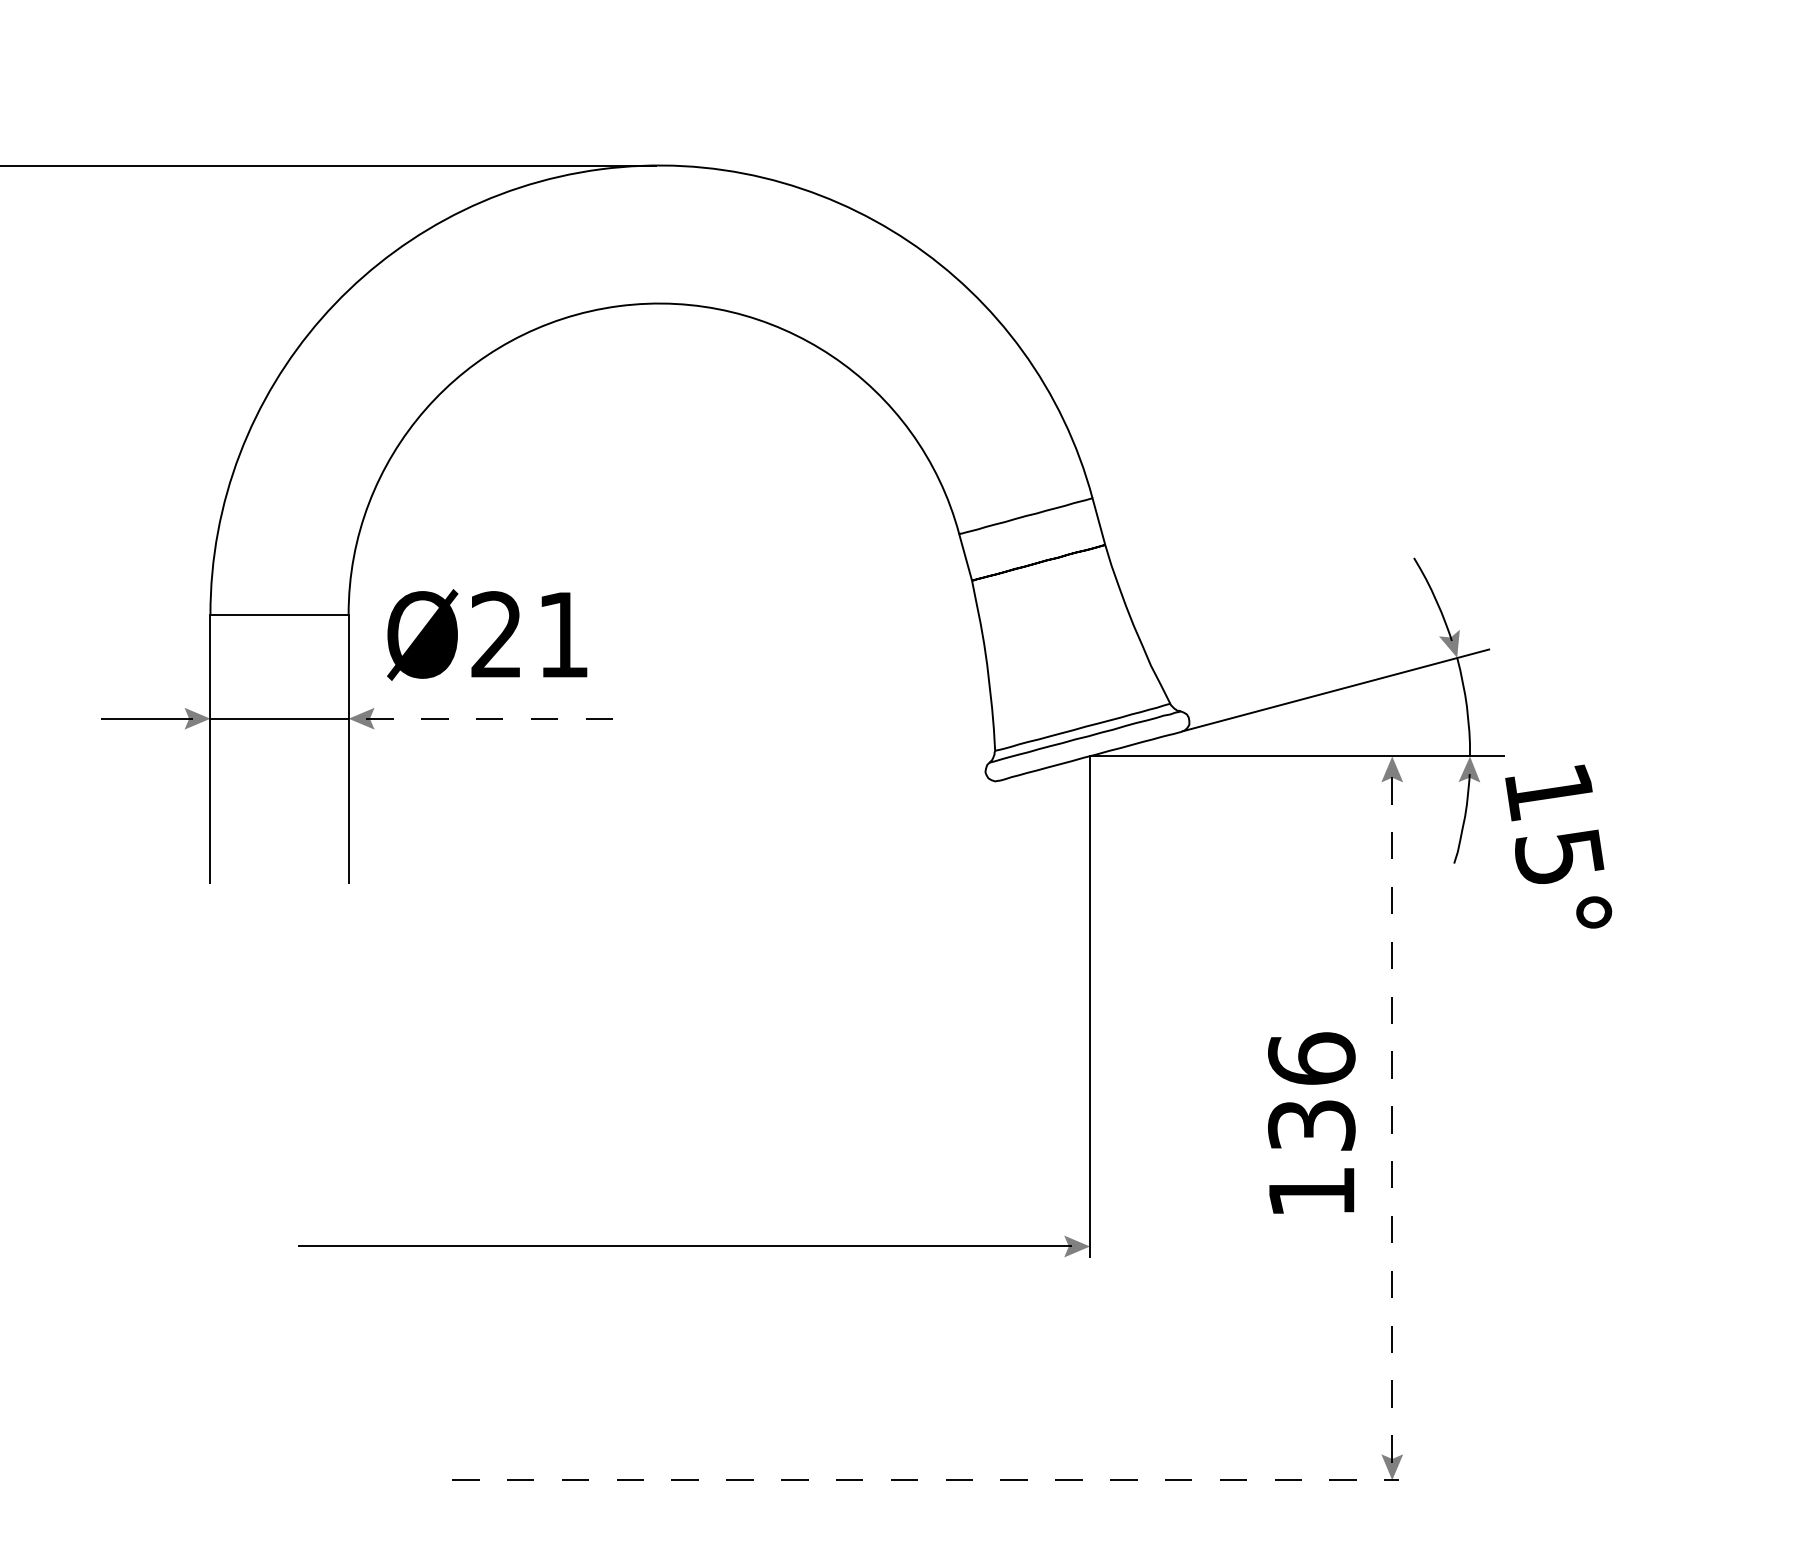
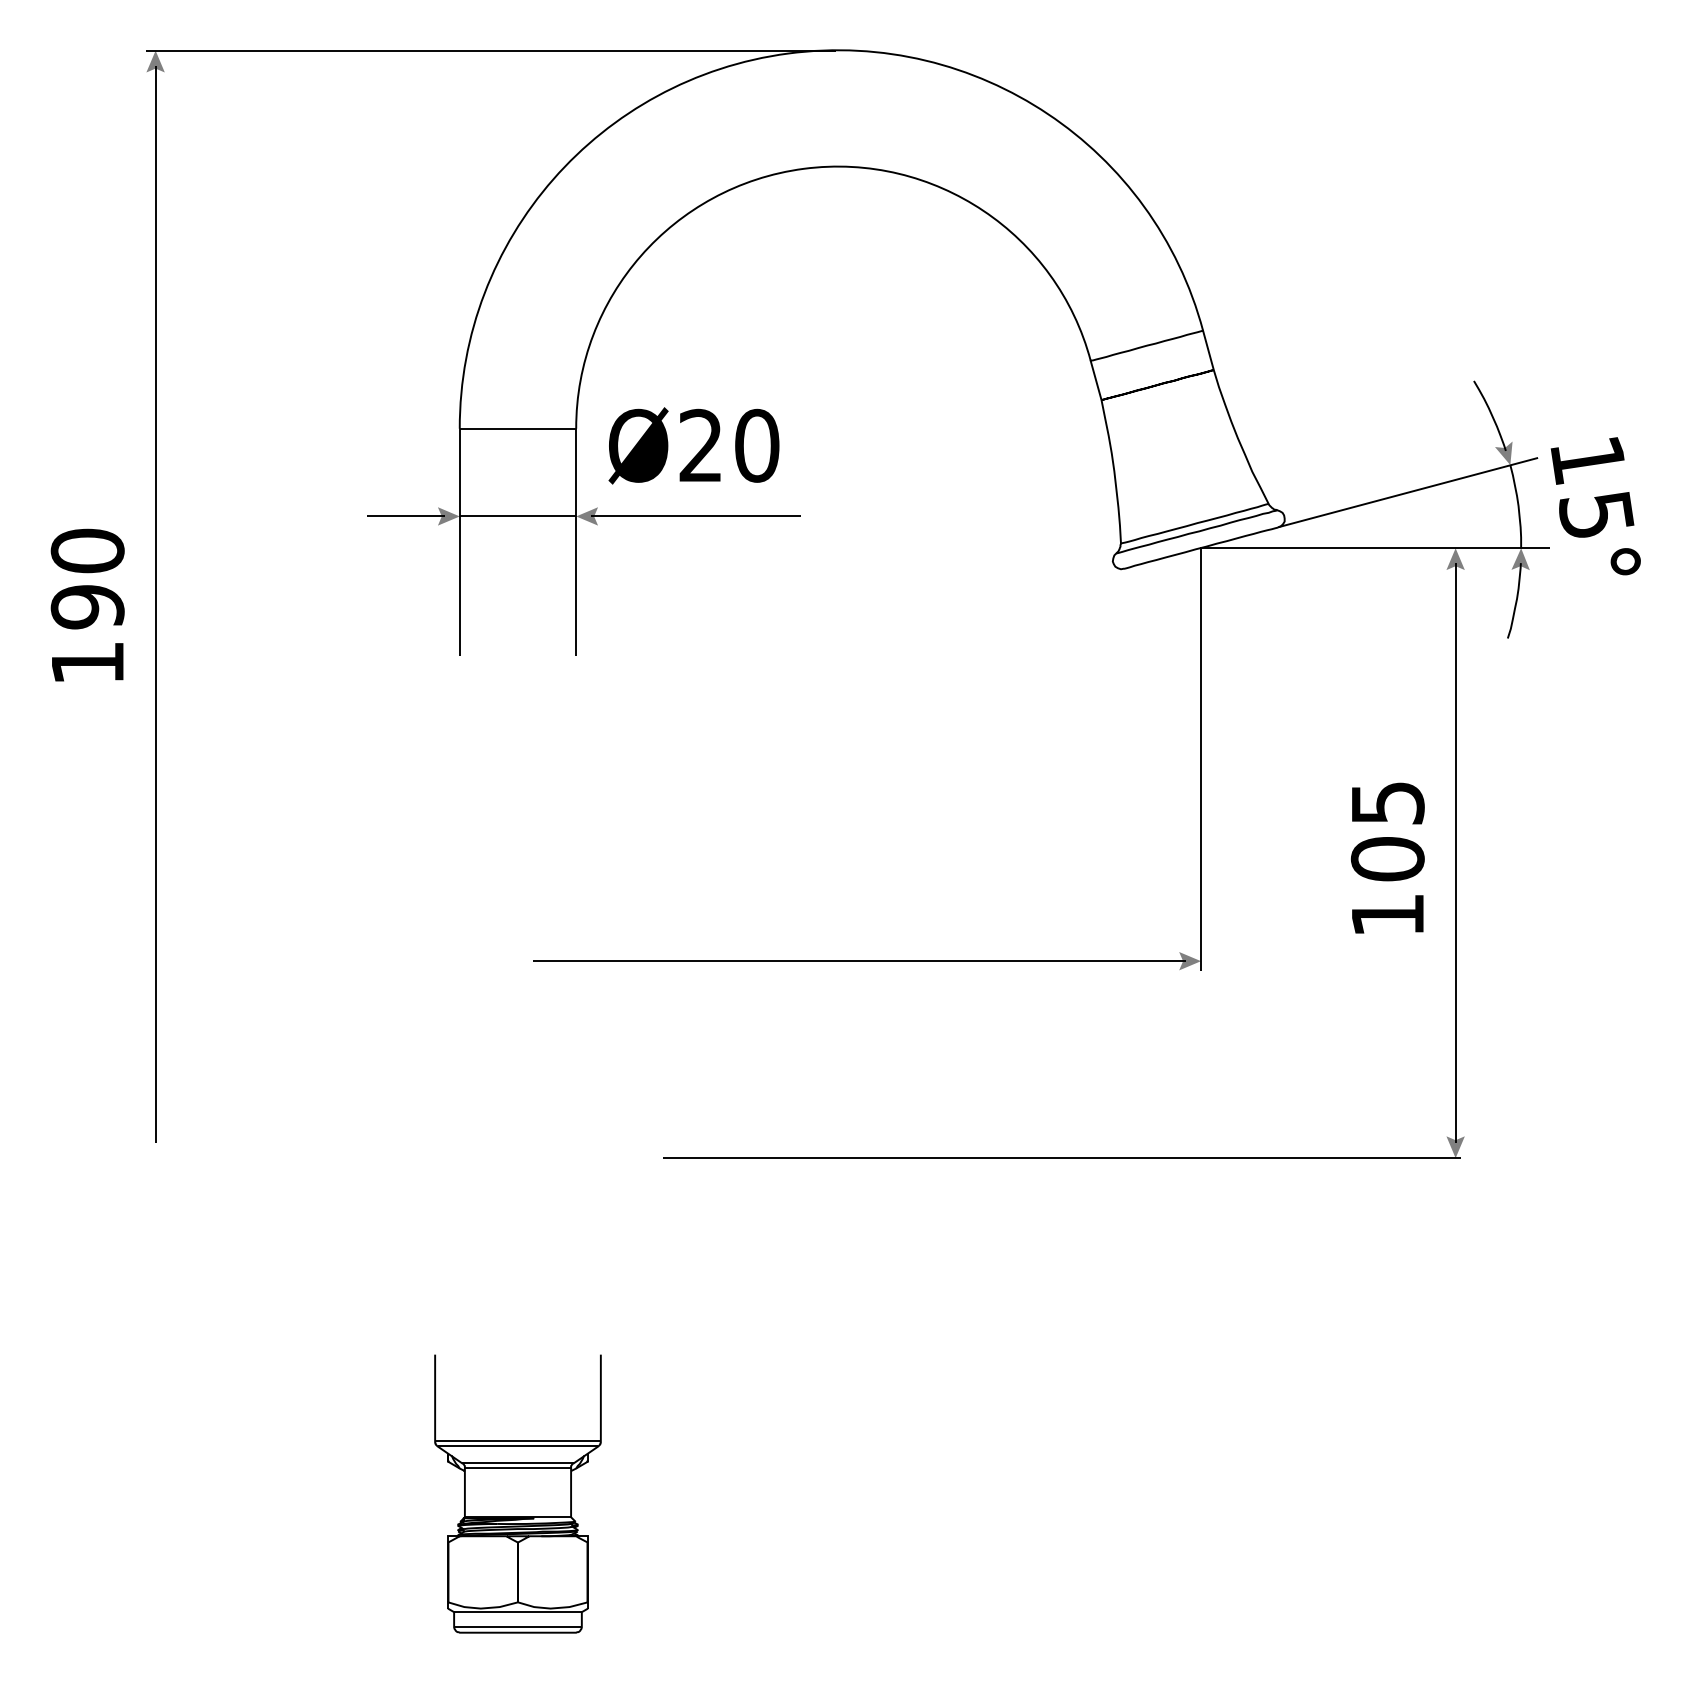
text: (563, 634) -> (757, 445), Ø21 -> Ø20
line: (491, 718) -> (696, 516), dashed -> solid
text: (1558, 846) -> (1595, 506), moved
text: (1311, 1091) -> (1387, 830), 136 -> 105
line: (1392, 1117) -> (1455, 852), dashed -> solid
line: (925, 1480) -> (1062, 1158), dashed -> solid

